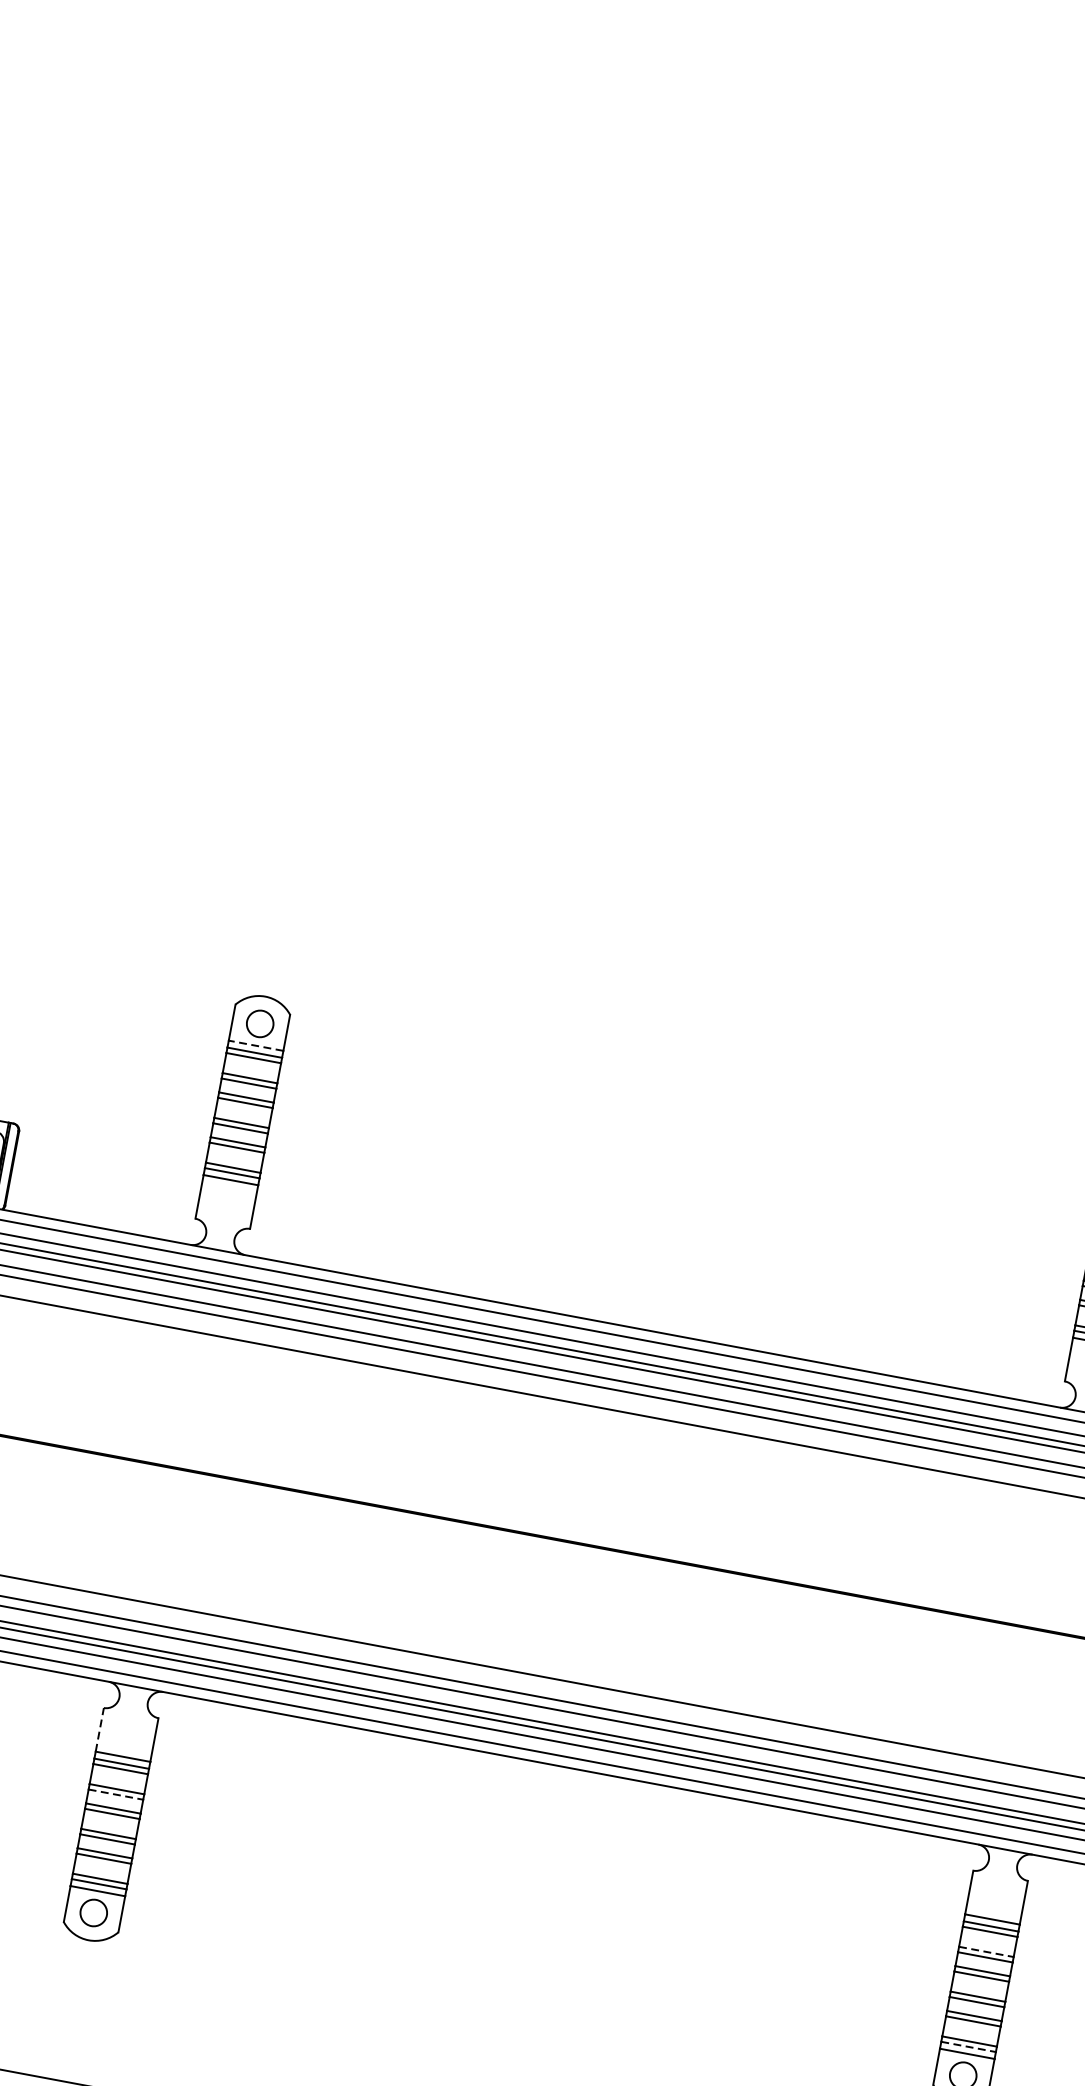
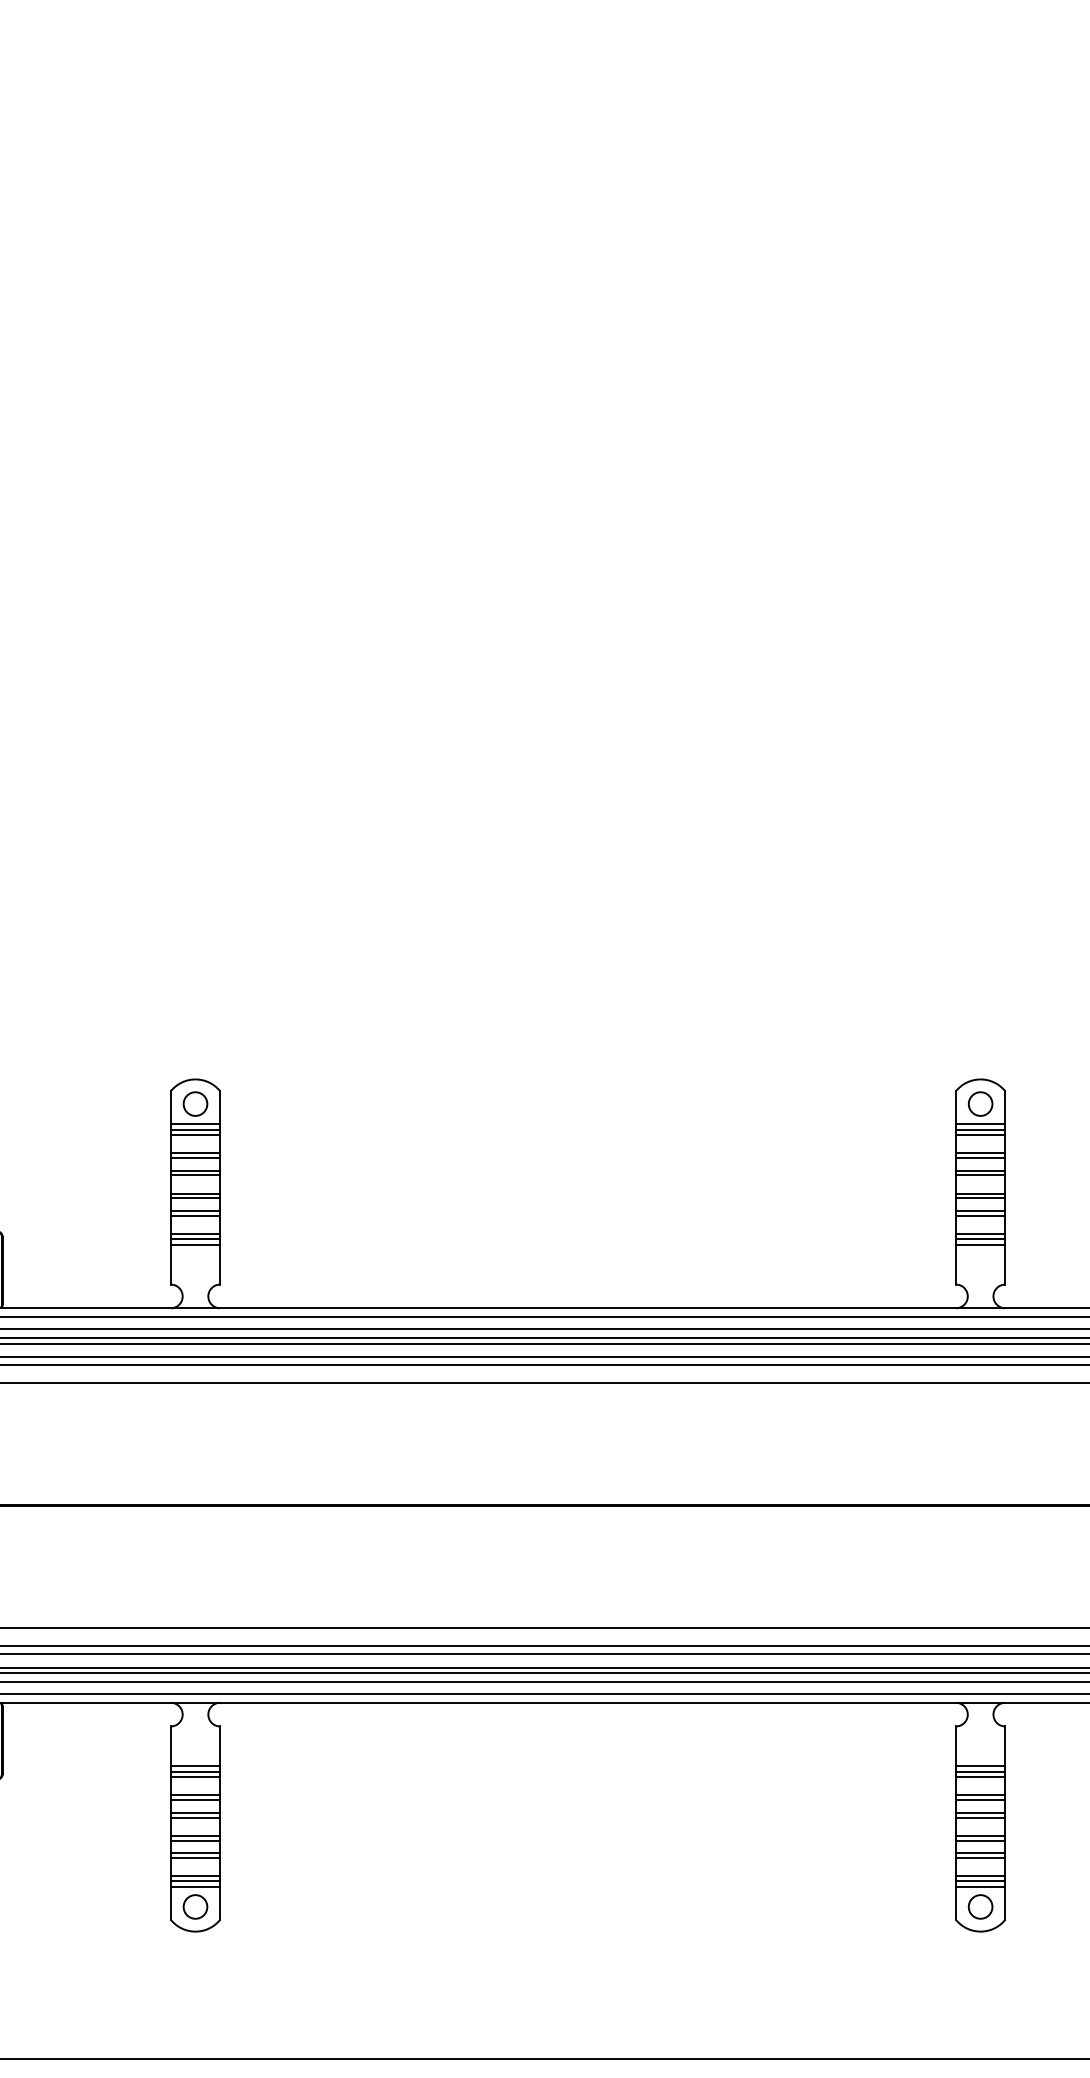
line: (256, 1045) -> (195, 1123), dashed -> solid
line: (99, 1730) -> (170, 1746), dashed -> solid
line: (115, 1795) -> (195, 1800), dashed -> solid
line: (986, 1952) -> (980, 1795), dashed -> solid
line: (968, 2046) -> (980, 1880), dashed -> solid

